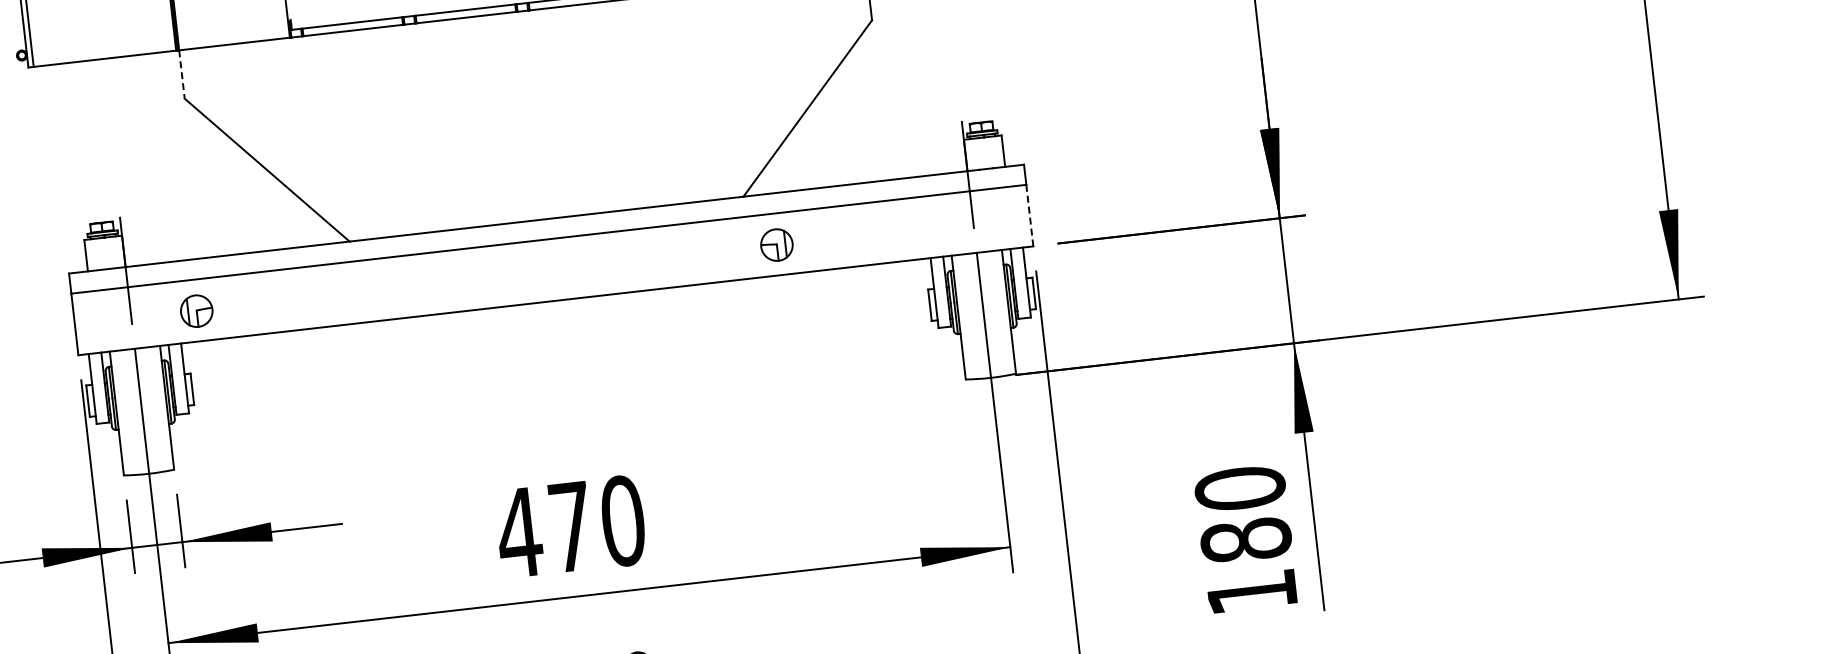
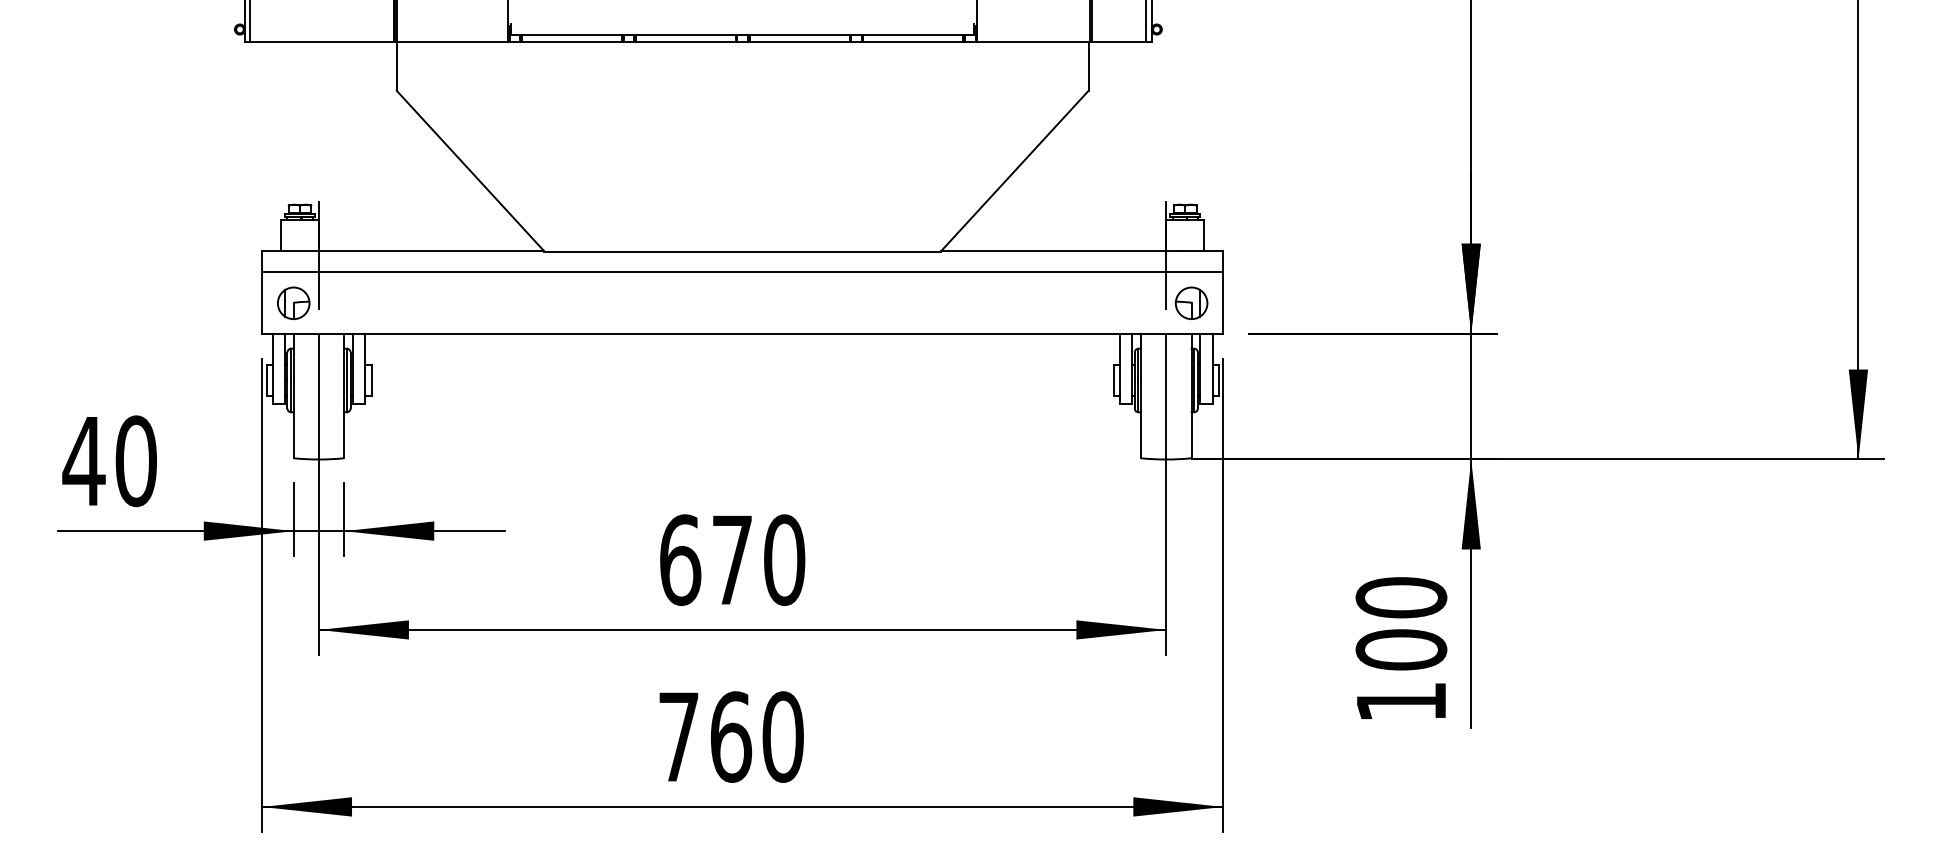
line: (181, 75) -> (396, 67), dashed -> solid
line: (1030, 215) -> (1223, 302), dashed -> solid
part: (776, 244) -> (1191, 302), moved
part: (196, 310) -> (293, 302), moved
text: (518, 532) -> (679, 559), 470 -> 670
text: (1246, 540) -> (1401, 649), 180 -> 100

